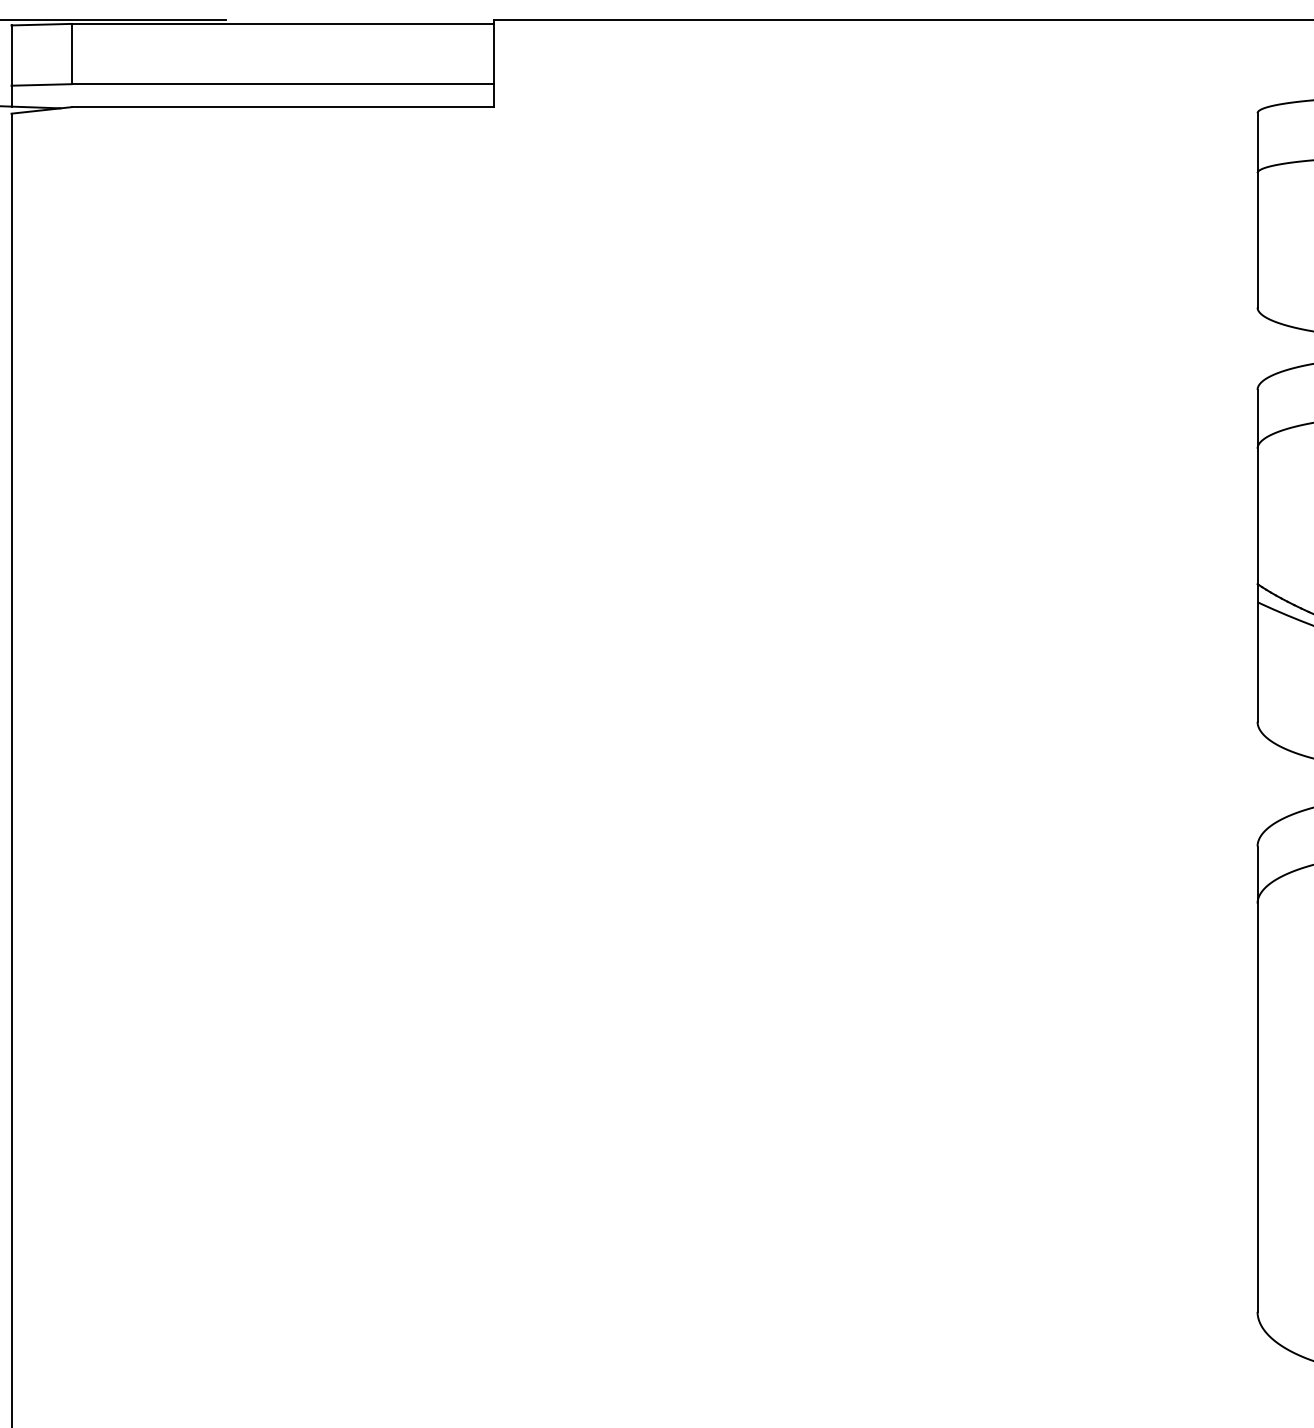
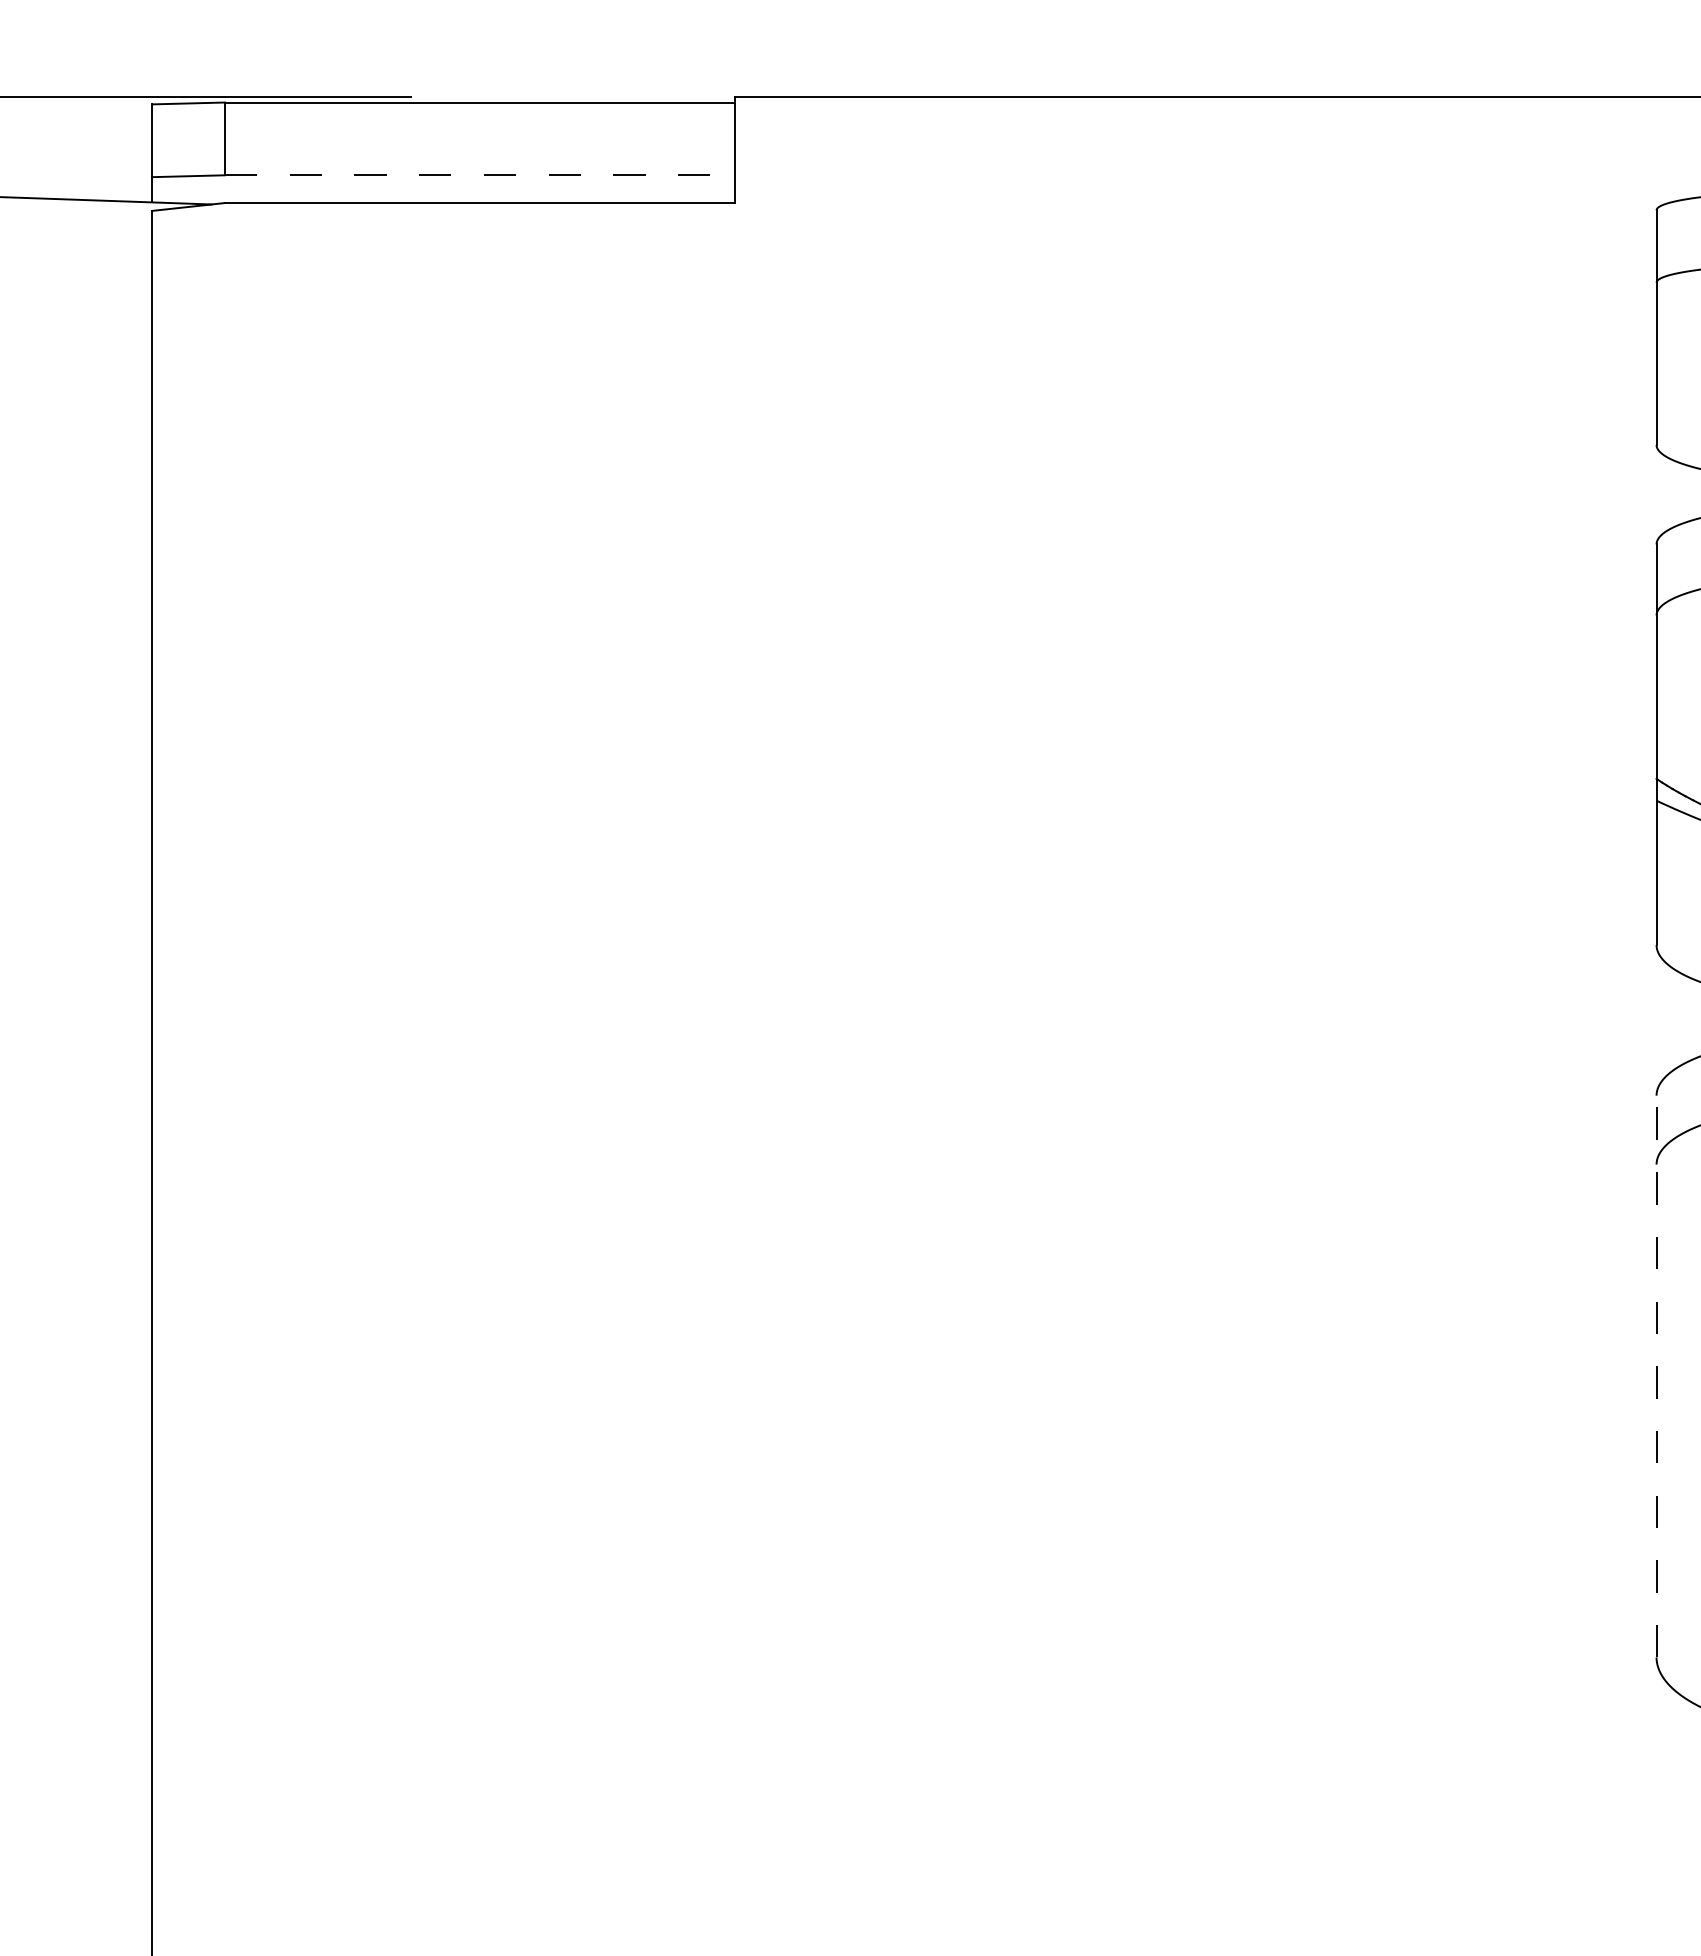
line: (282, 84) -> (479, 175), solid -> dashed
line: (1257, 1079) -> (1656, 1376), solid -> dashed

